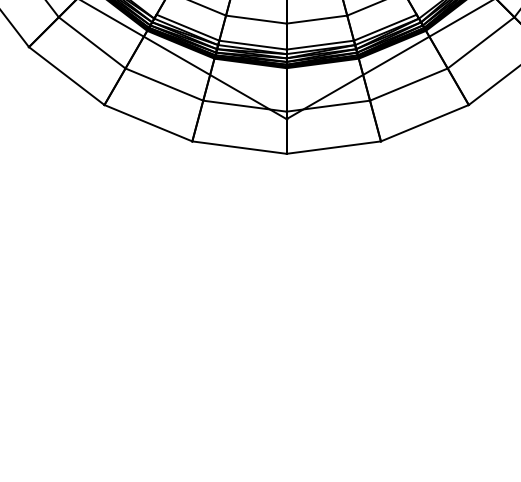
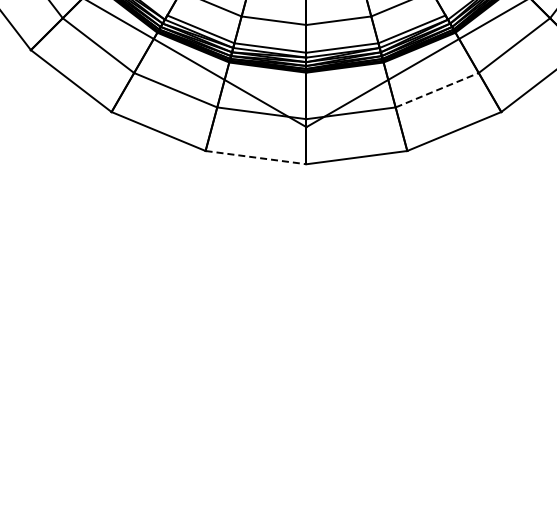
line: (409, 84) -> (437, 90), solid -> dashed
line: (239, 147) -> (256, 157), solid -> dashed

